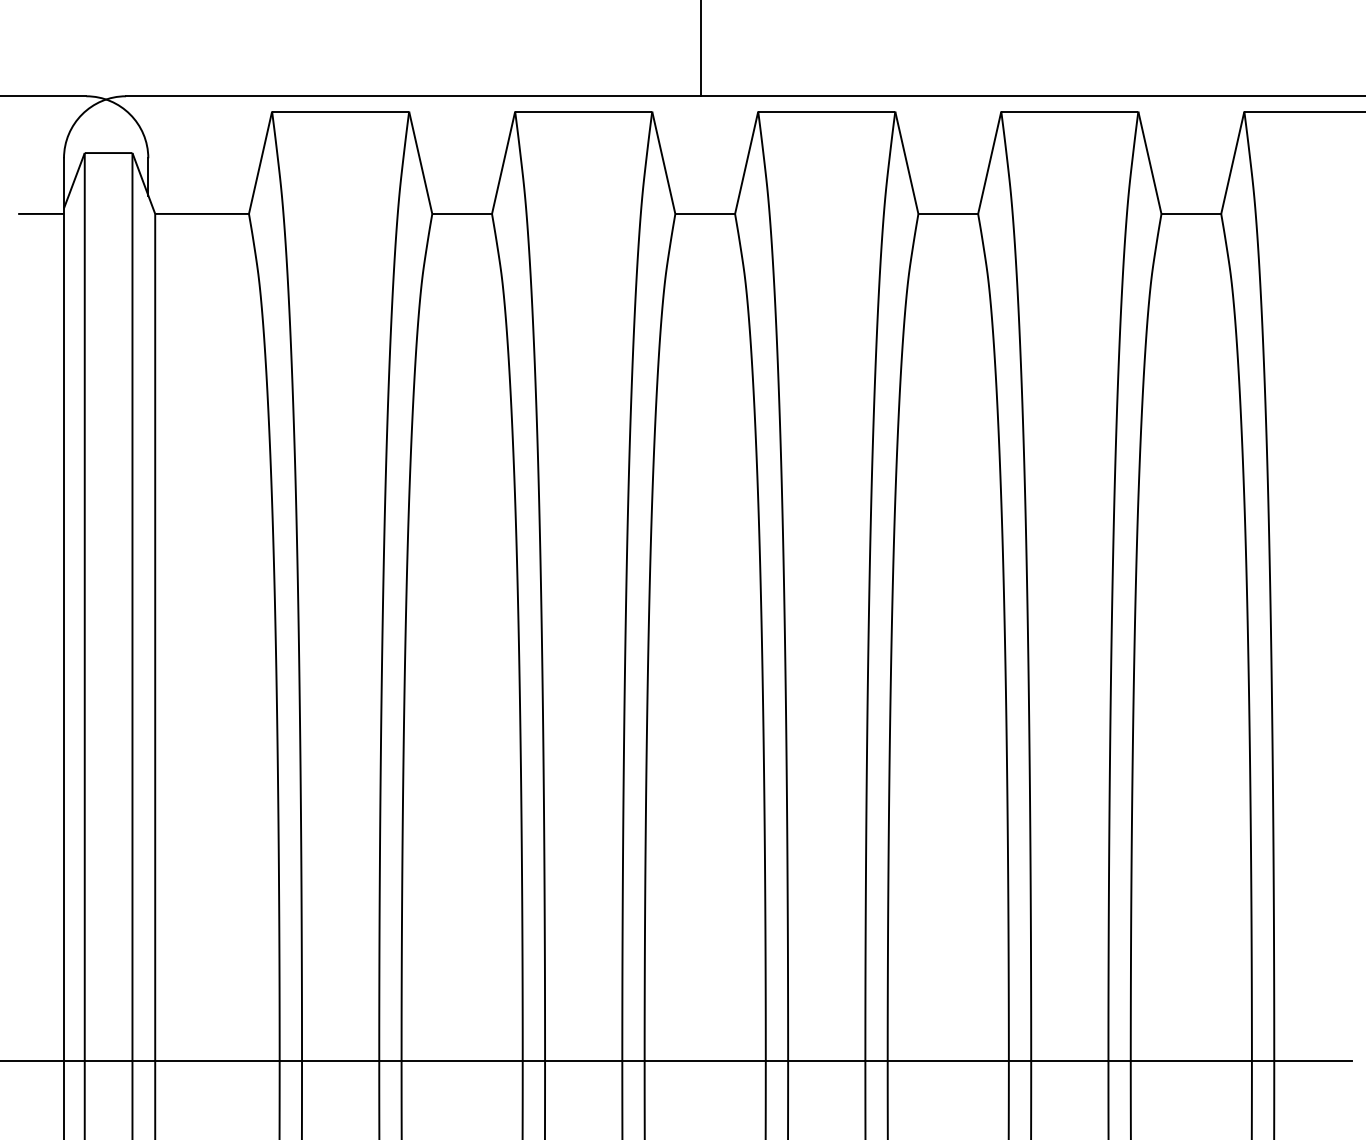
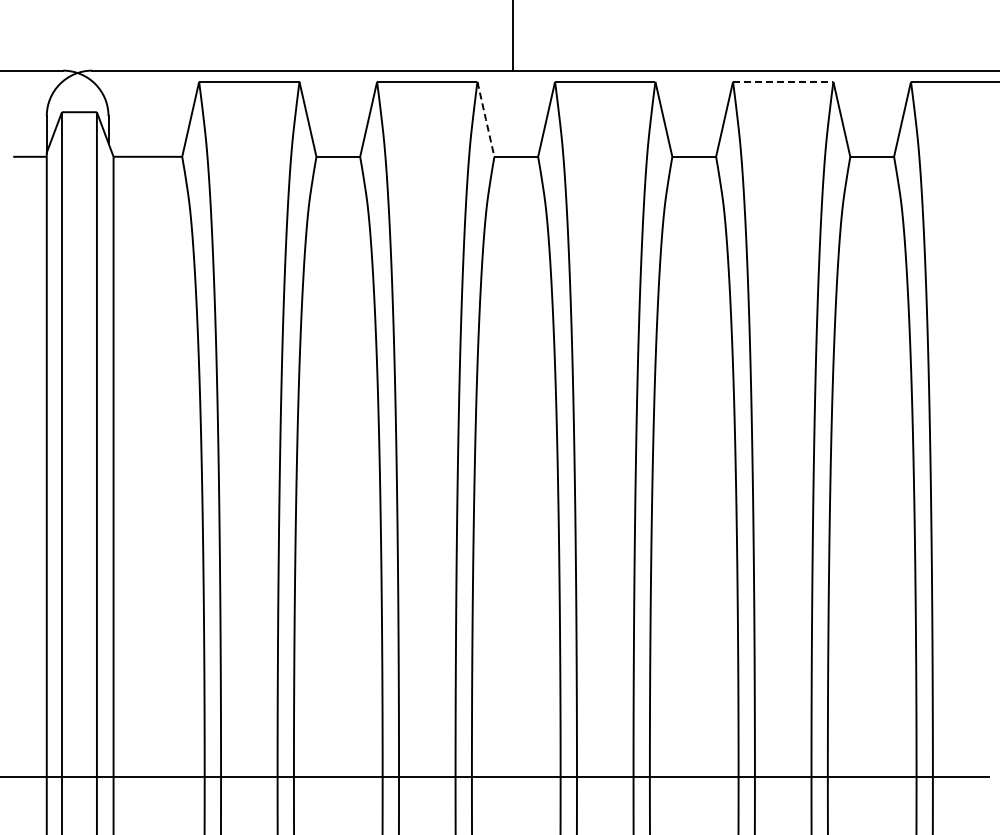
line: (1070, 111) -> (783, 81), solid -> dashed
line: (663, 162) -> (485, 119), solid -> dashed

